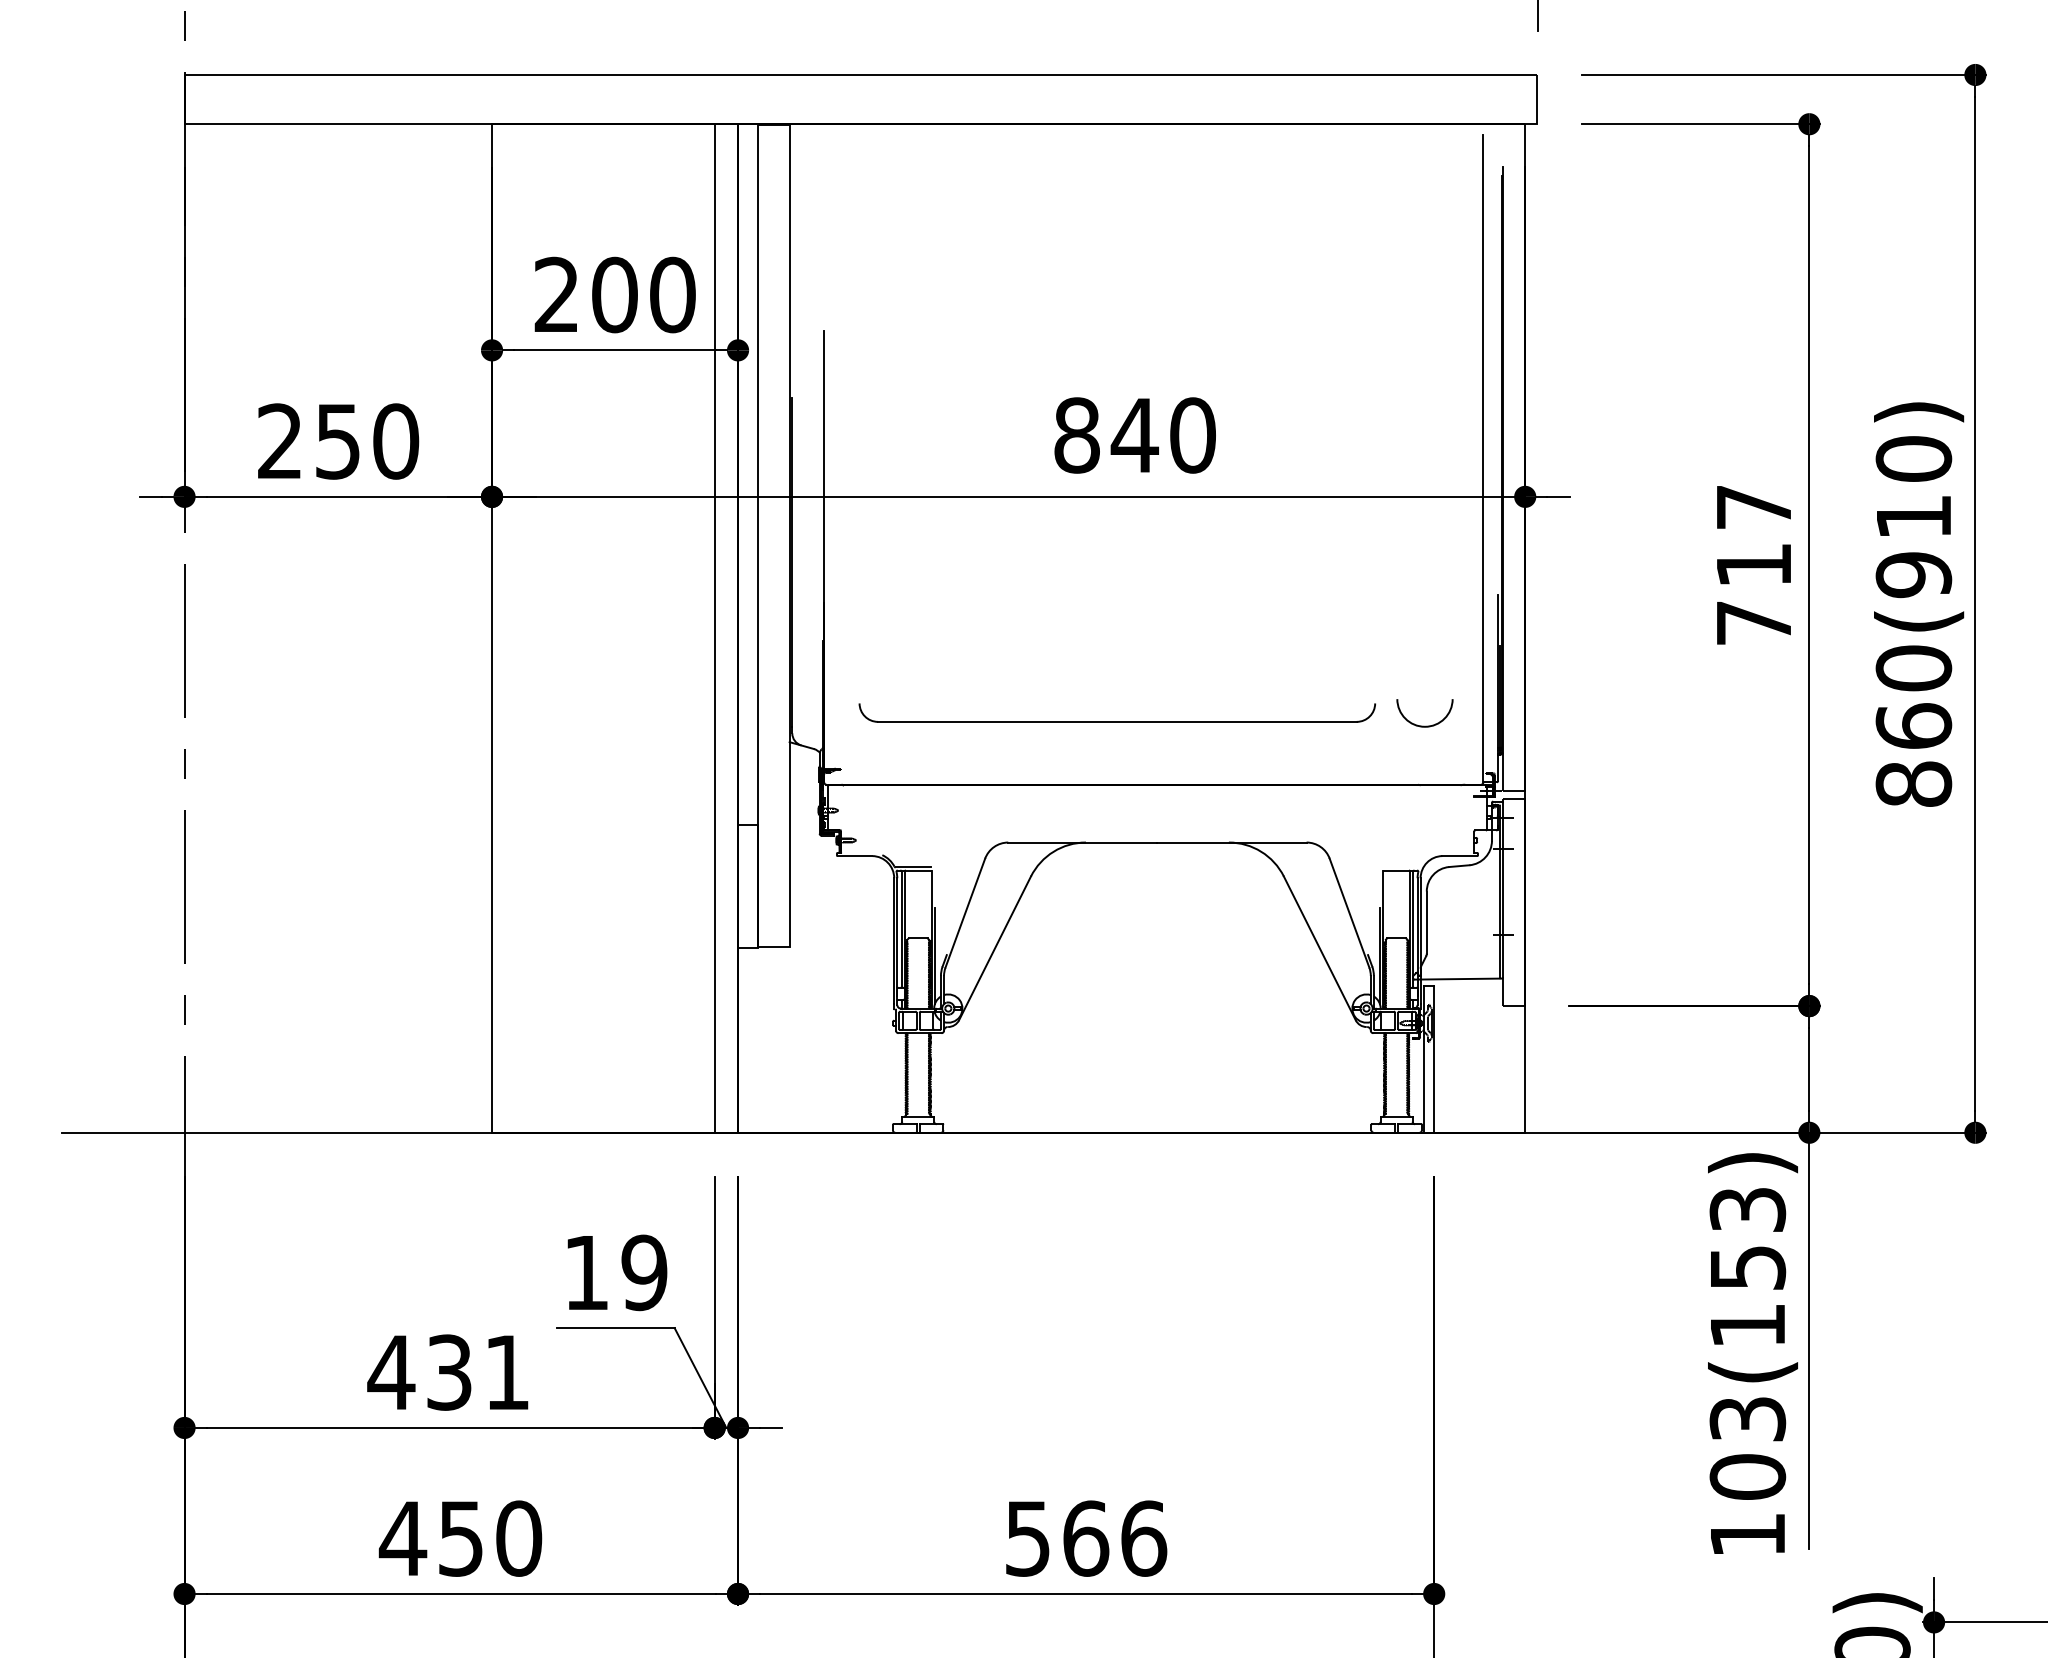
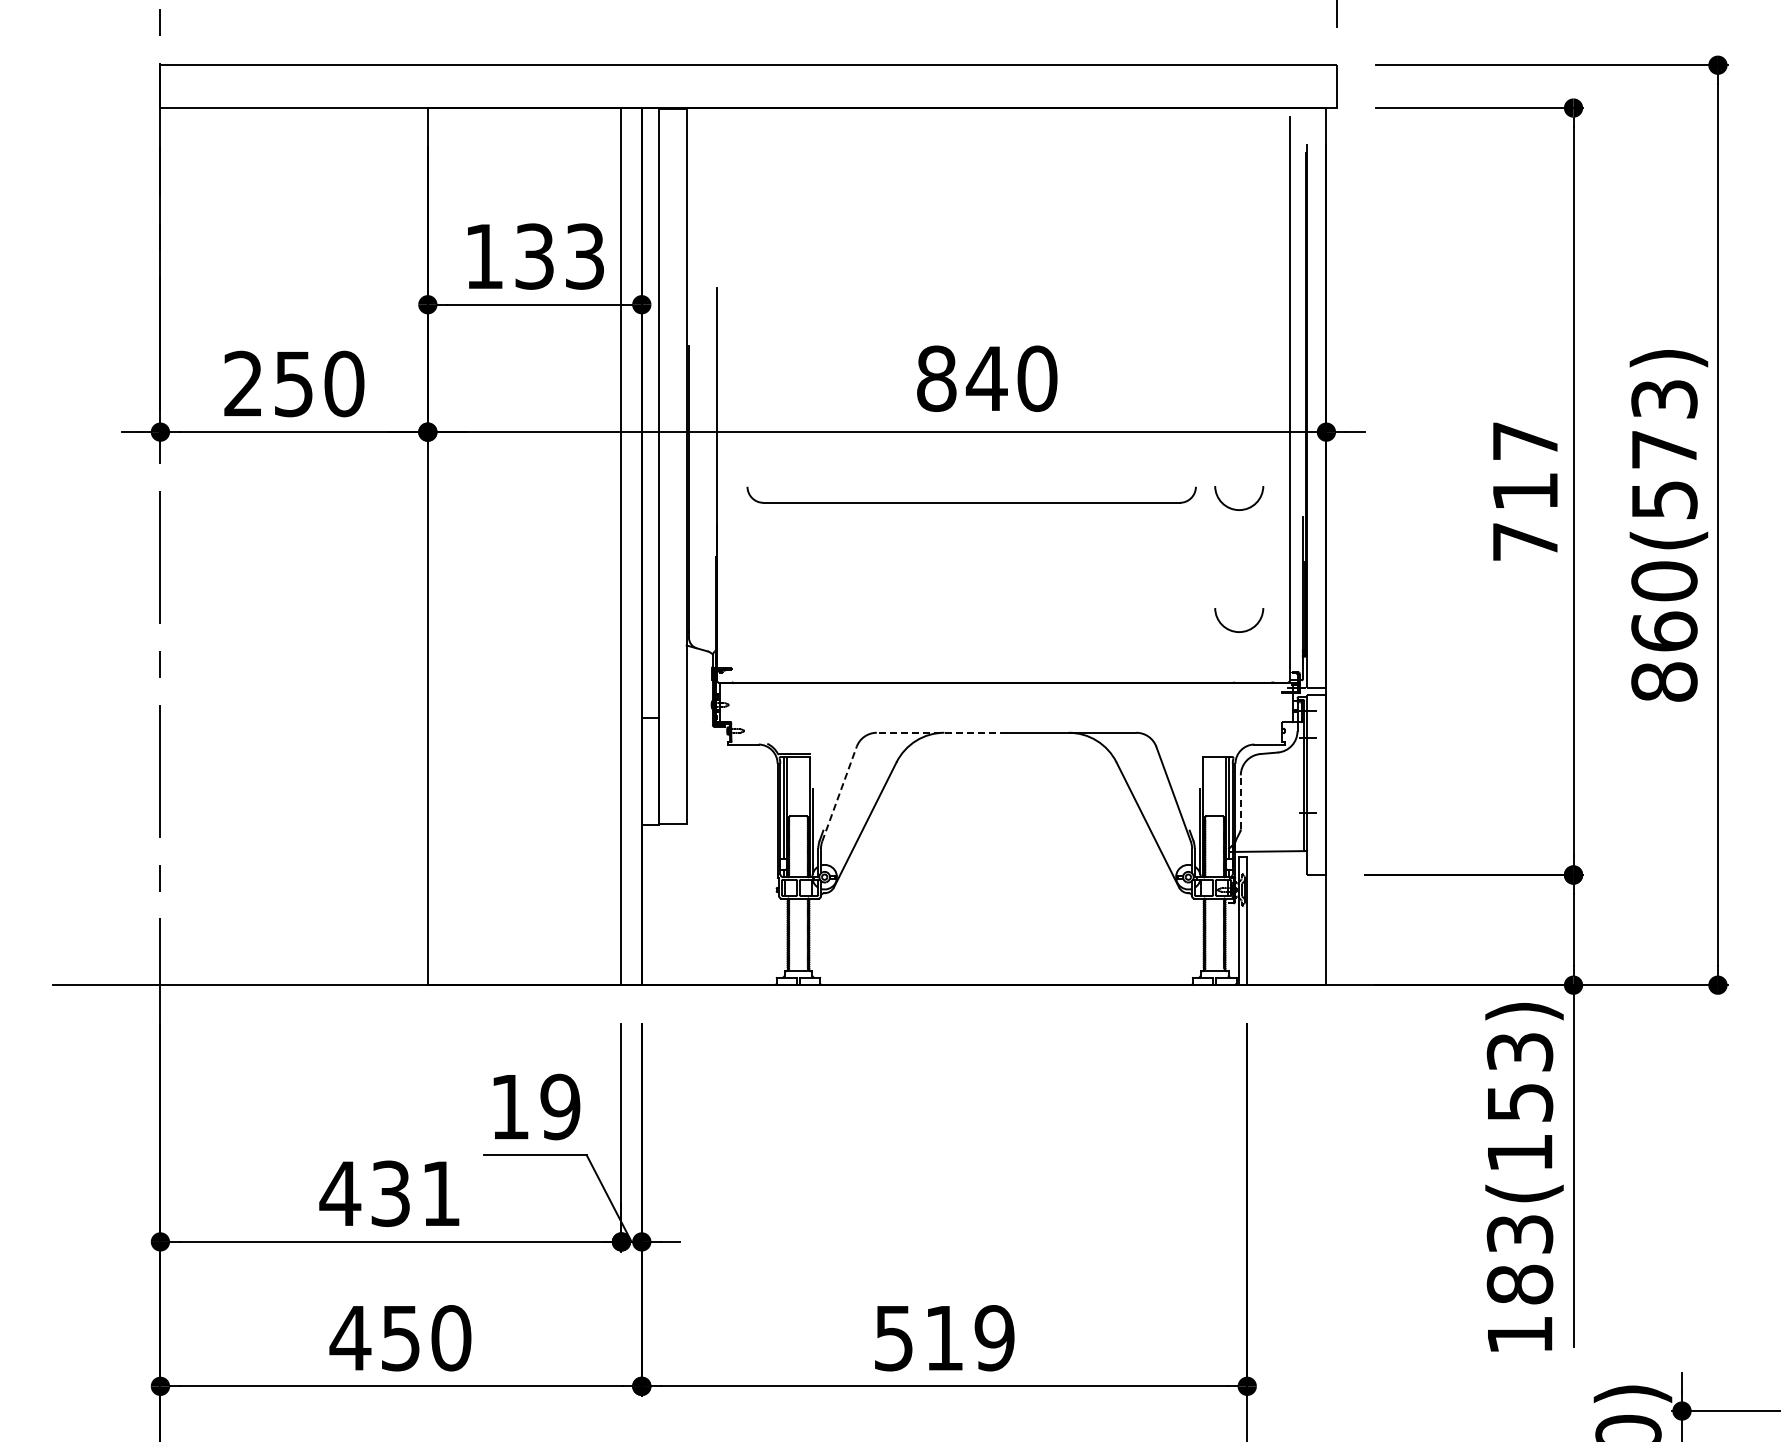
text: (615, 294) -> (535, 256), 200 -> 133
text: (1913, 516) -> (1664, 449), 860(910) -> 860(573)
arc: (1420, 584) -> (1235, 508), added
part: (1117, 721) -> (971, 502), moved
line: (1082, 842) -> (941, 732), solid -> dashed
line: (965, 912) -> (839, 793), solid -> dashed
line: (1426, 922) -> (1240, 802), solid -> dashed
text: (1748, 1476) -> (1520, 1284), 103(153) -> 183(153)
text: (1114, 1539) -> (969, 1338), 566 -> 519

